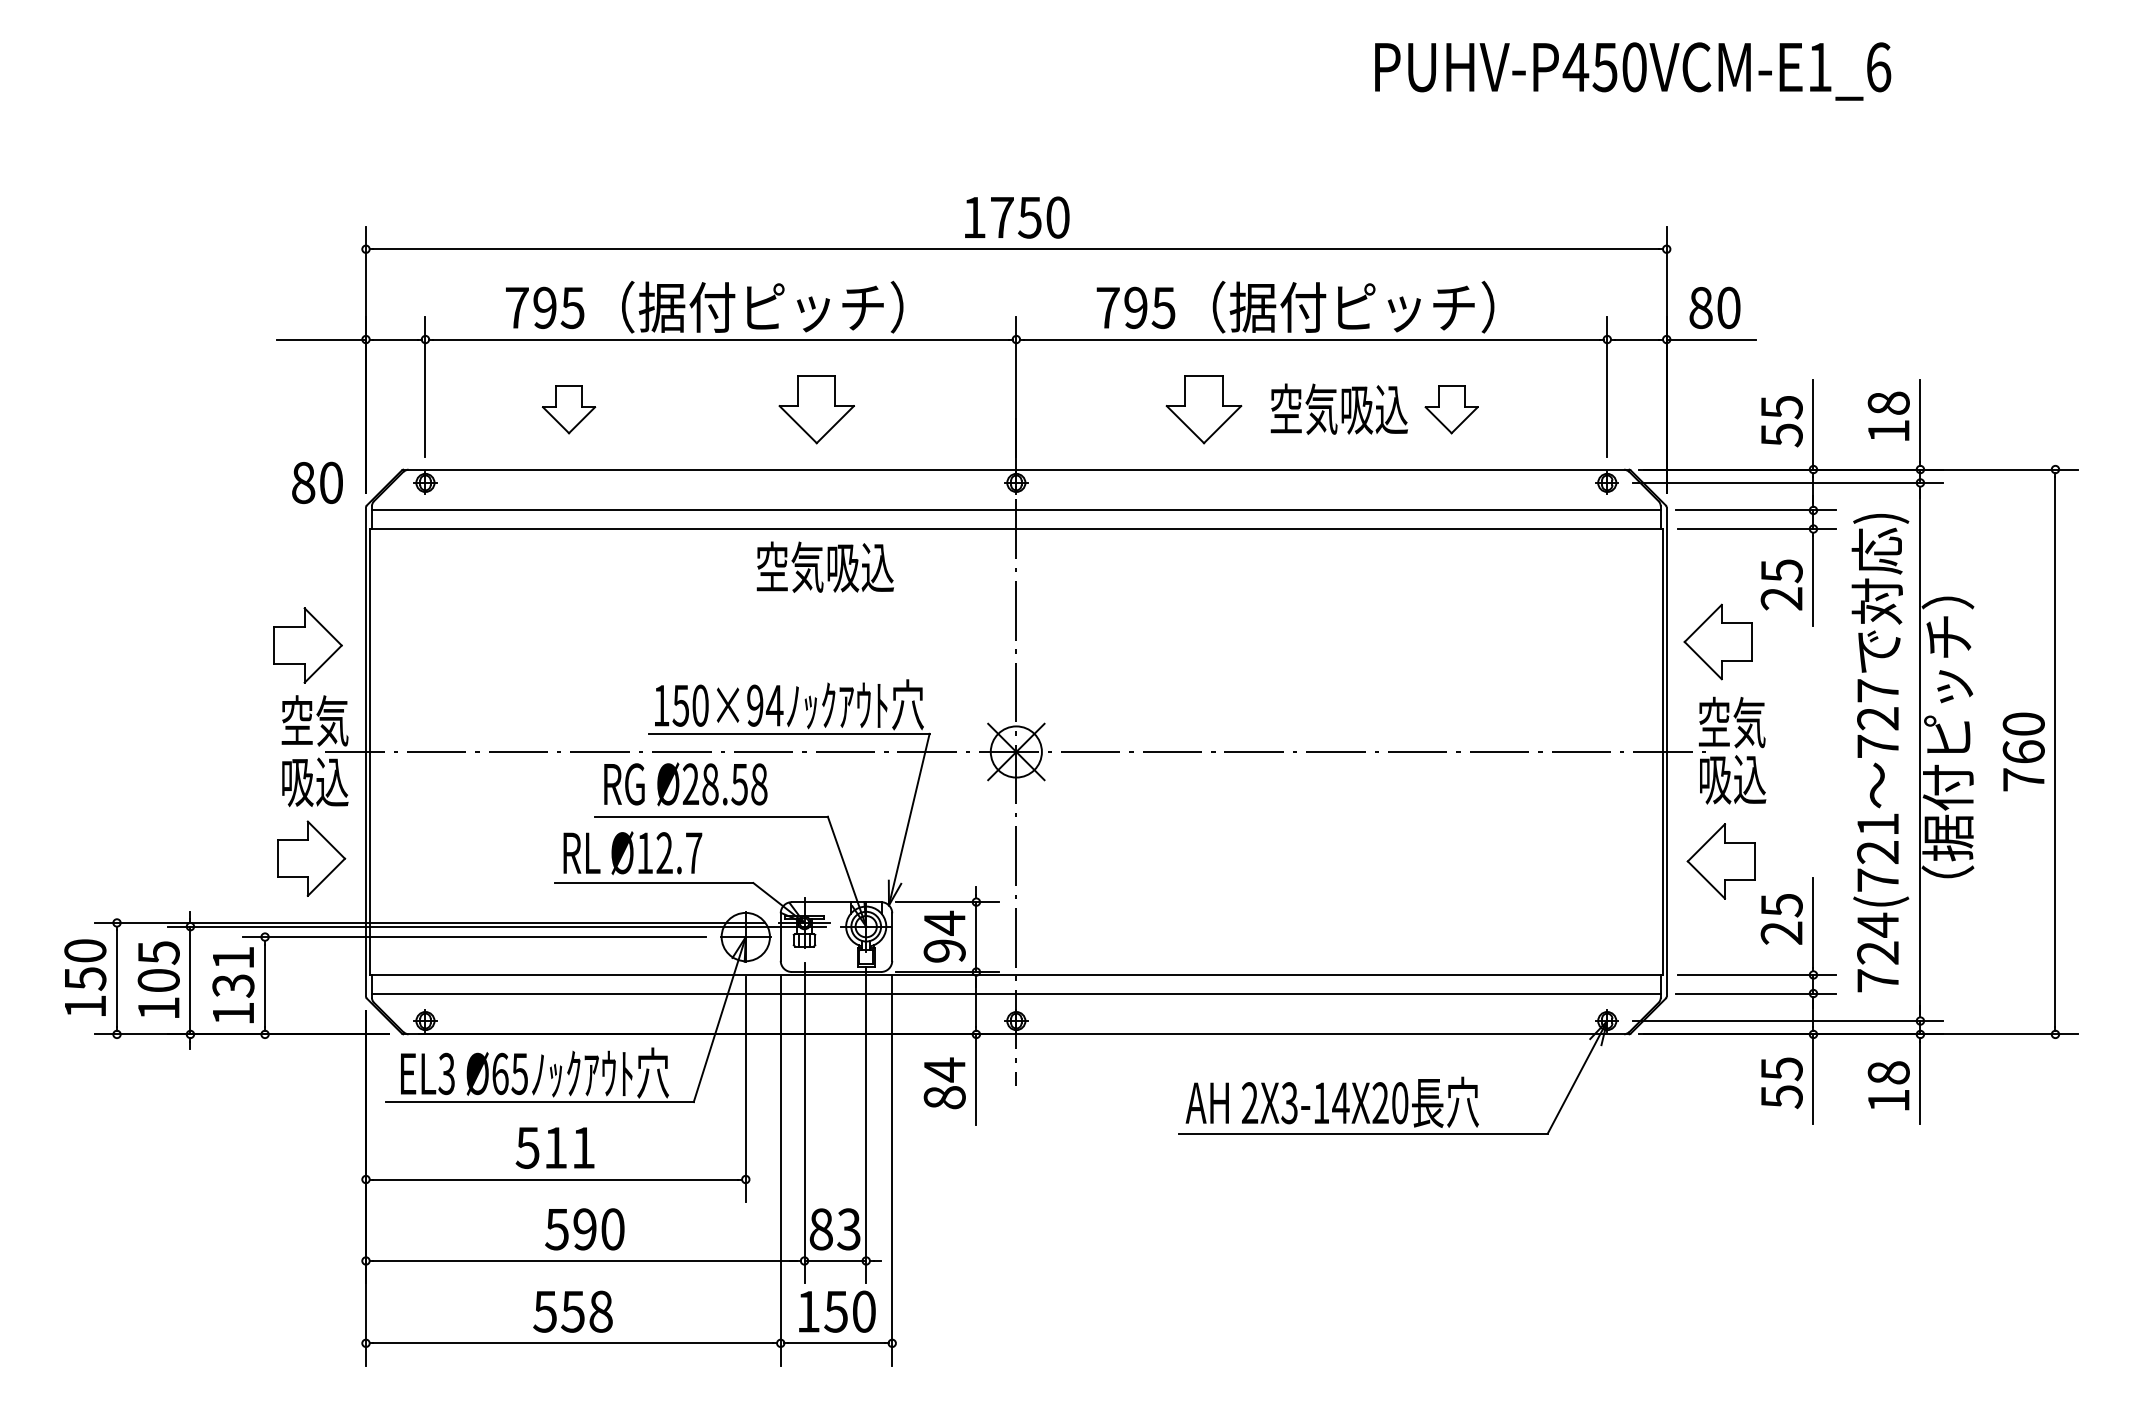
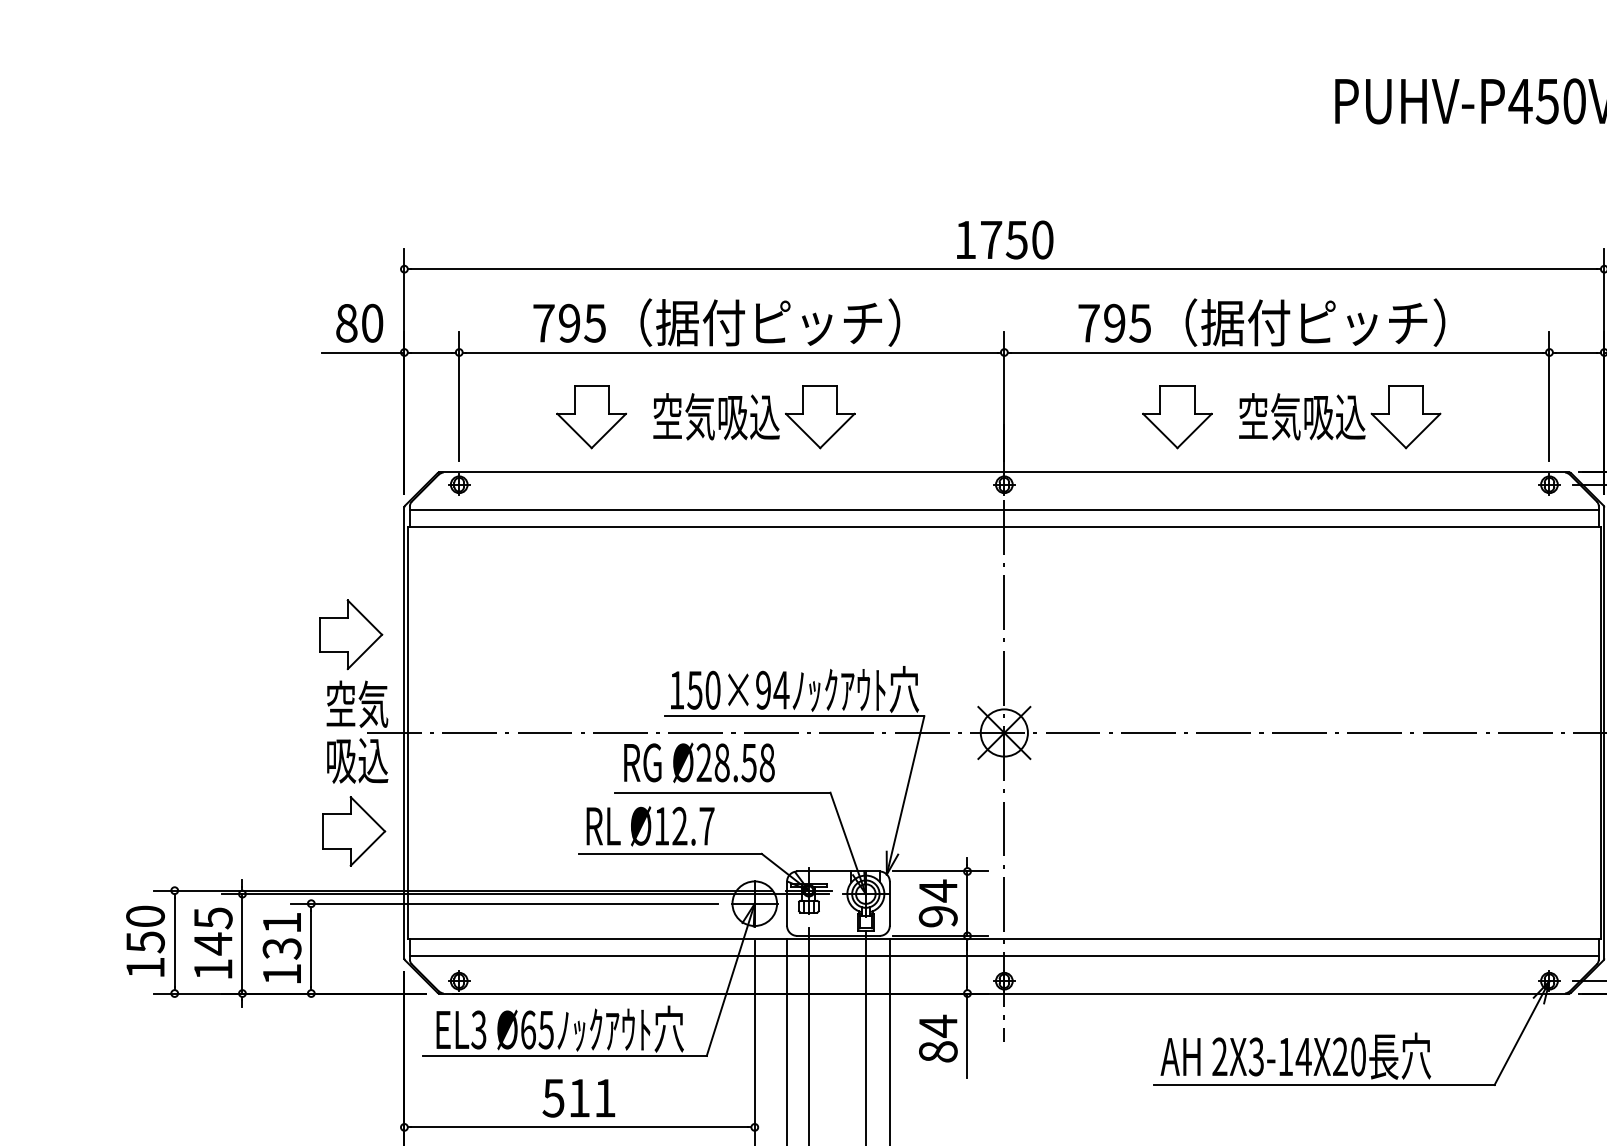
part: (568, 409) -> (591, 417), size x1.43
part: (1451, 409) -> (1405, 417), size x1.43
text: (317, 482) -> (359, 322), moved
text: (824, 566) -> (715, 416), moved
text: (158, 980) -> (212, 943), 105 -> 145

